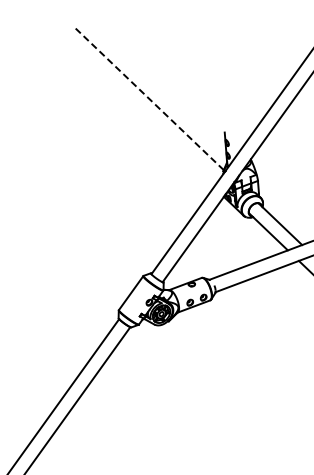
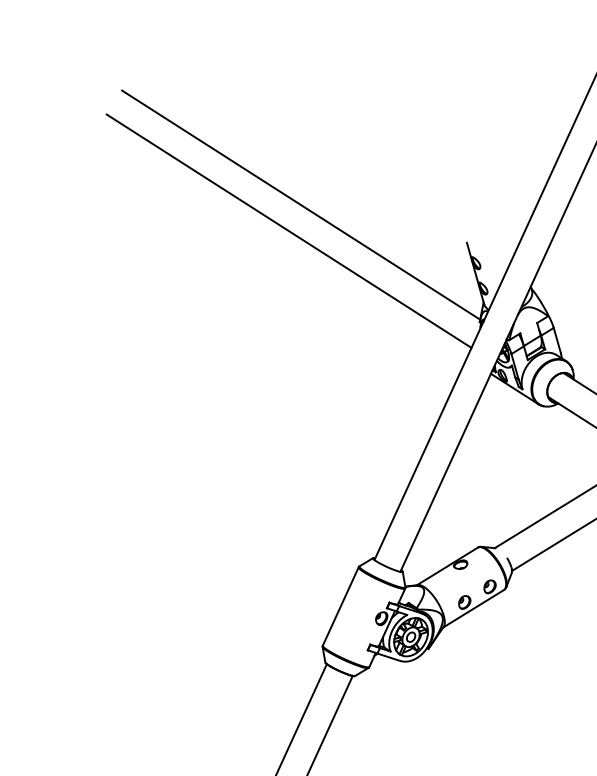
line: (149, 99) -> (300, 205), dashed -> solid
line: (141, 110) -> (289, 231), added

